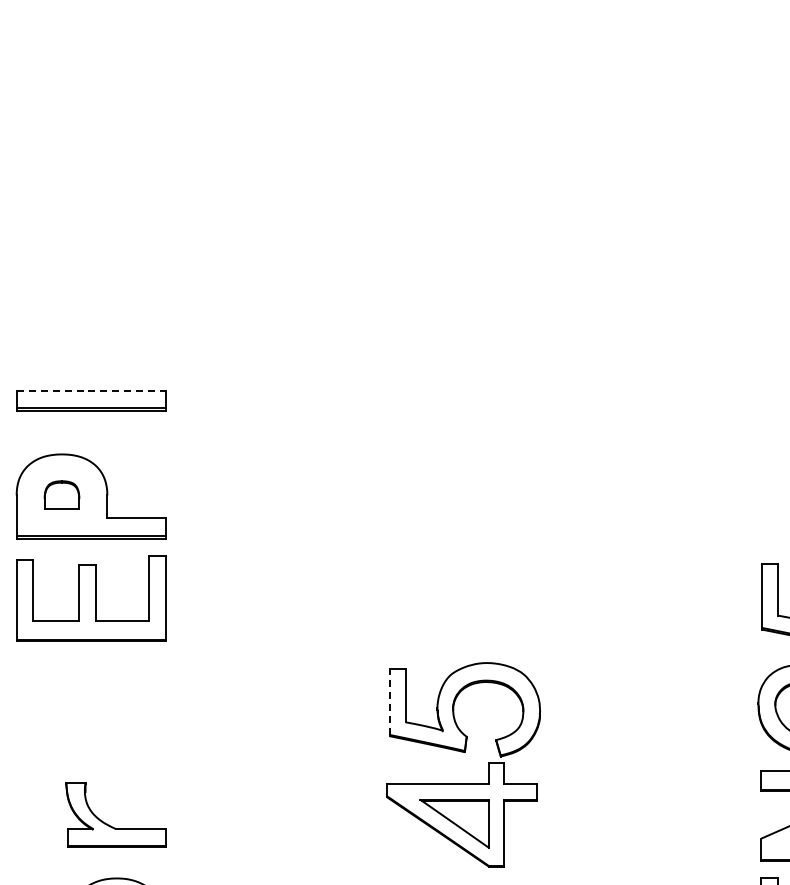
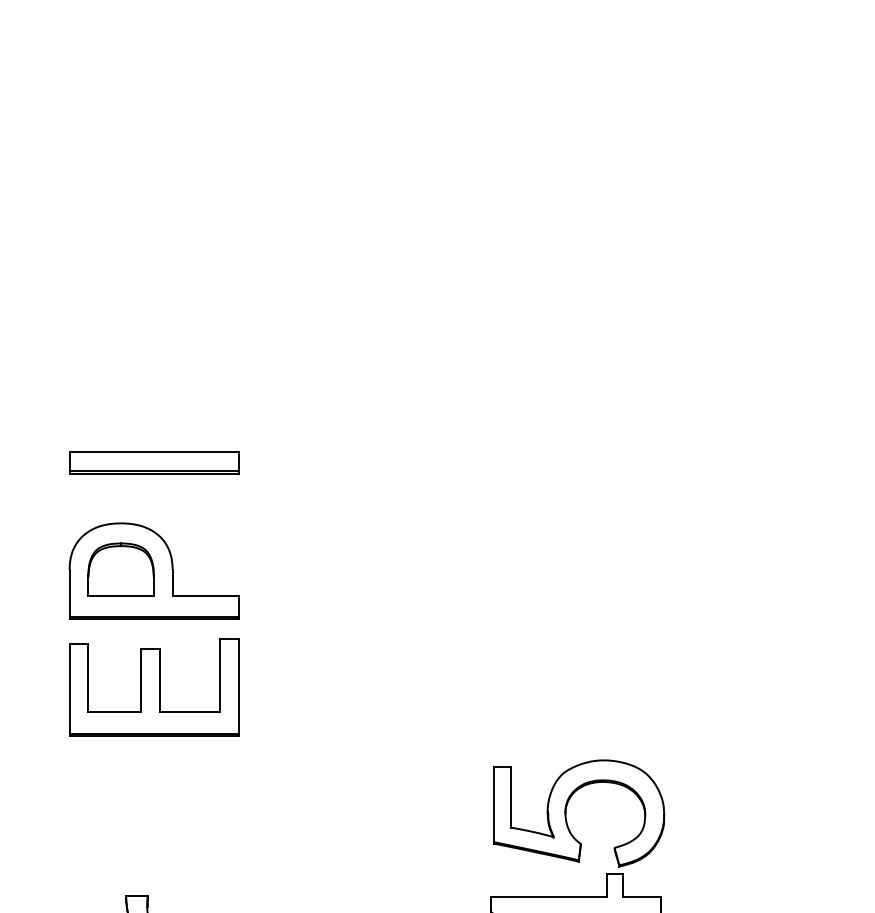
line: (91, 391) -> (154, 451), dashed -> solid
part: (61, 494) -> (120, 568), size x1.67
line: (389, 701) -> (493, 804), dashed -> solid

